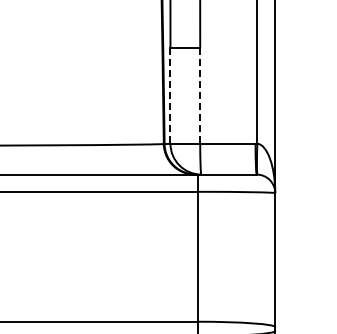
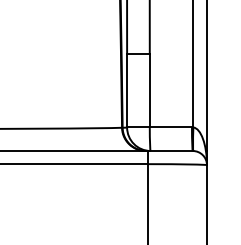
line: (170, 95) -> (127, 90), dashed -> solid
line: (200, 95) -> (150, 90), dashed -> solid

